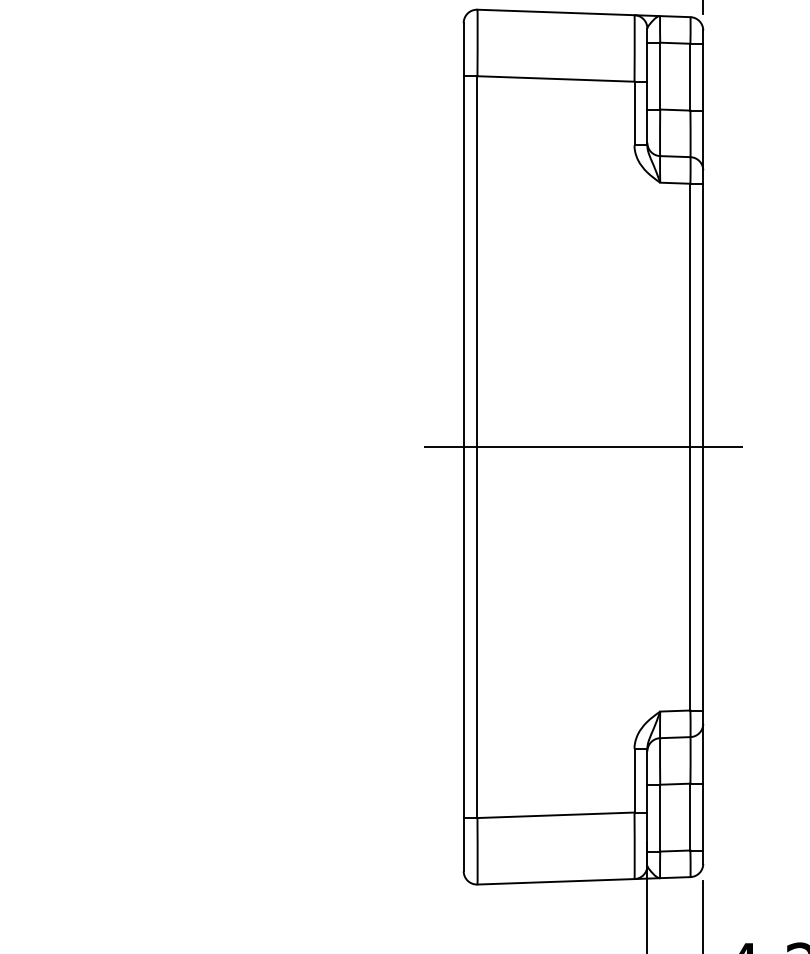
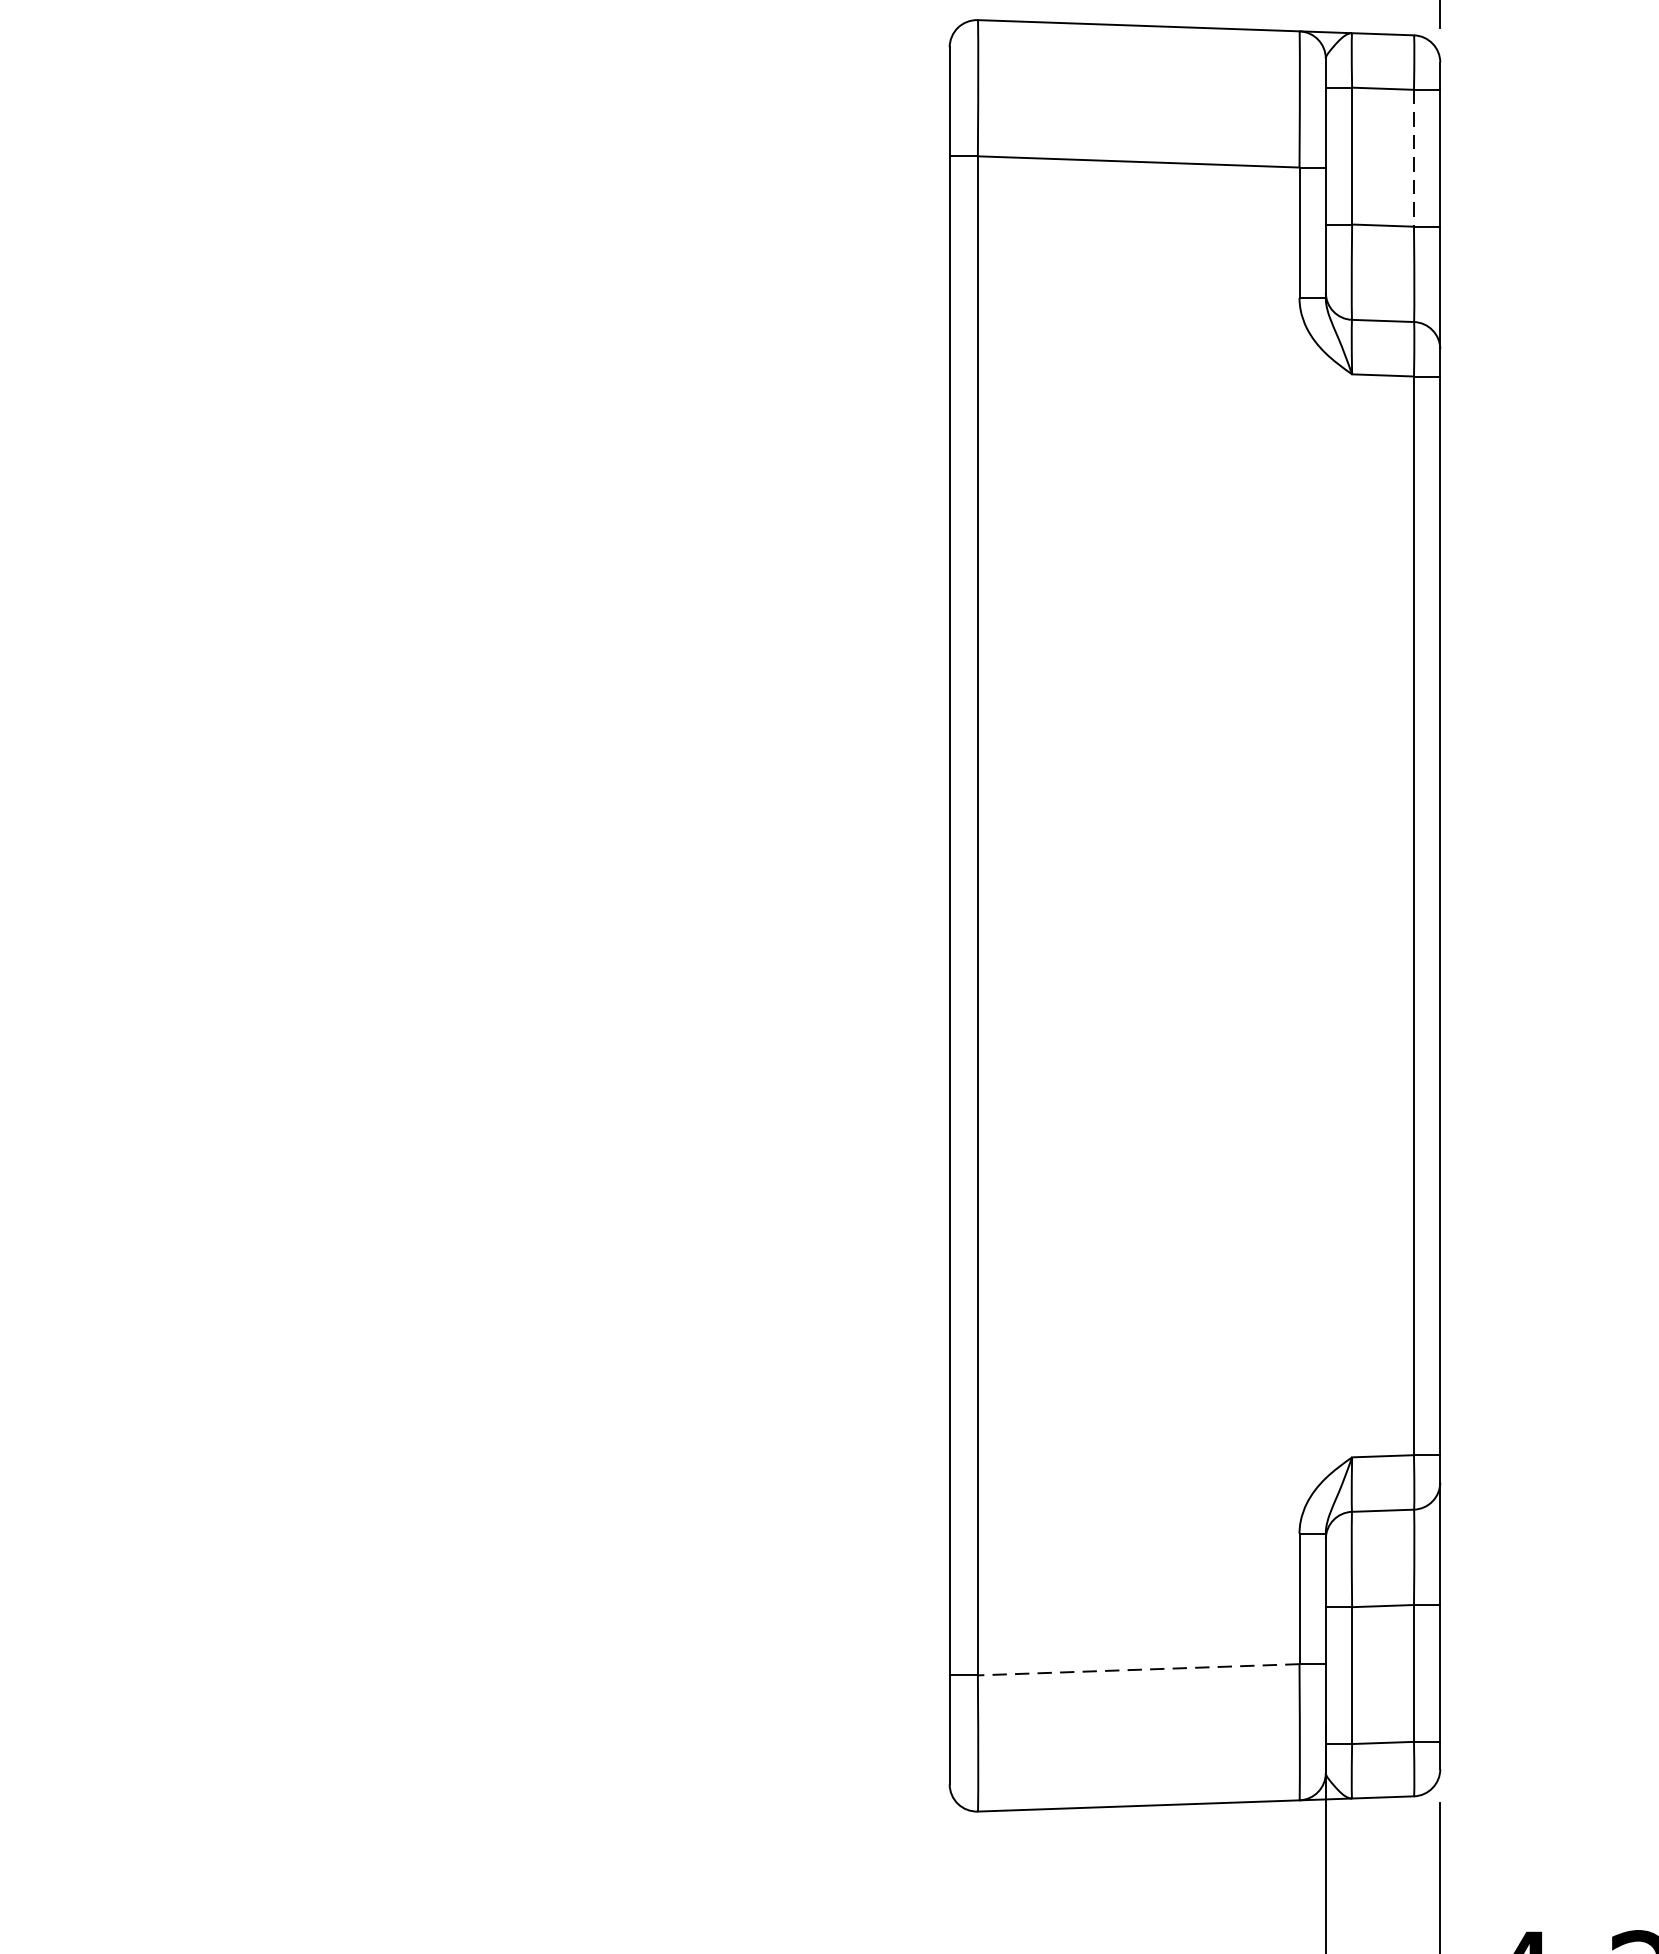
line: (690, 77) -> (1414, 158), solid -> dashed
line: (583, 447) -> (1195, 916), removed
line: (555, 815) -> (1137, 1670), solid -> dashed

